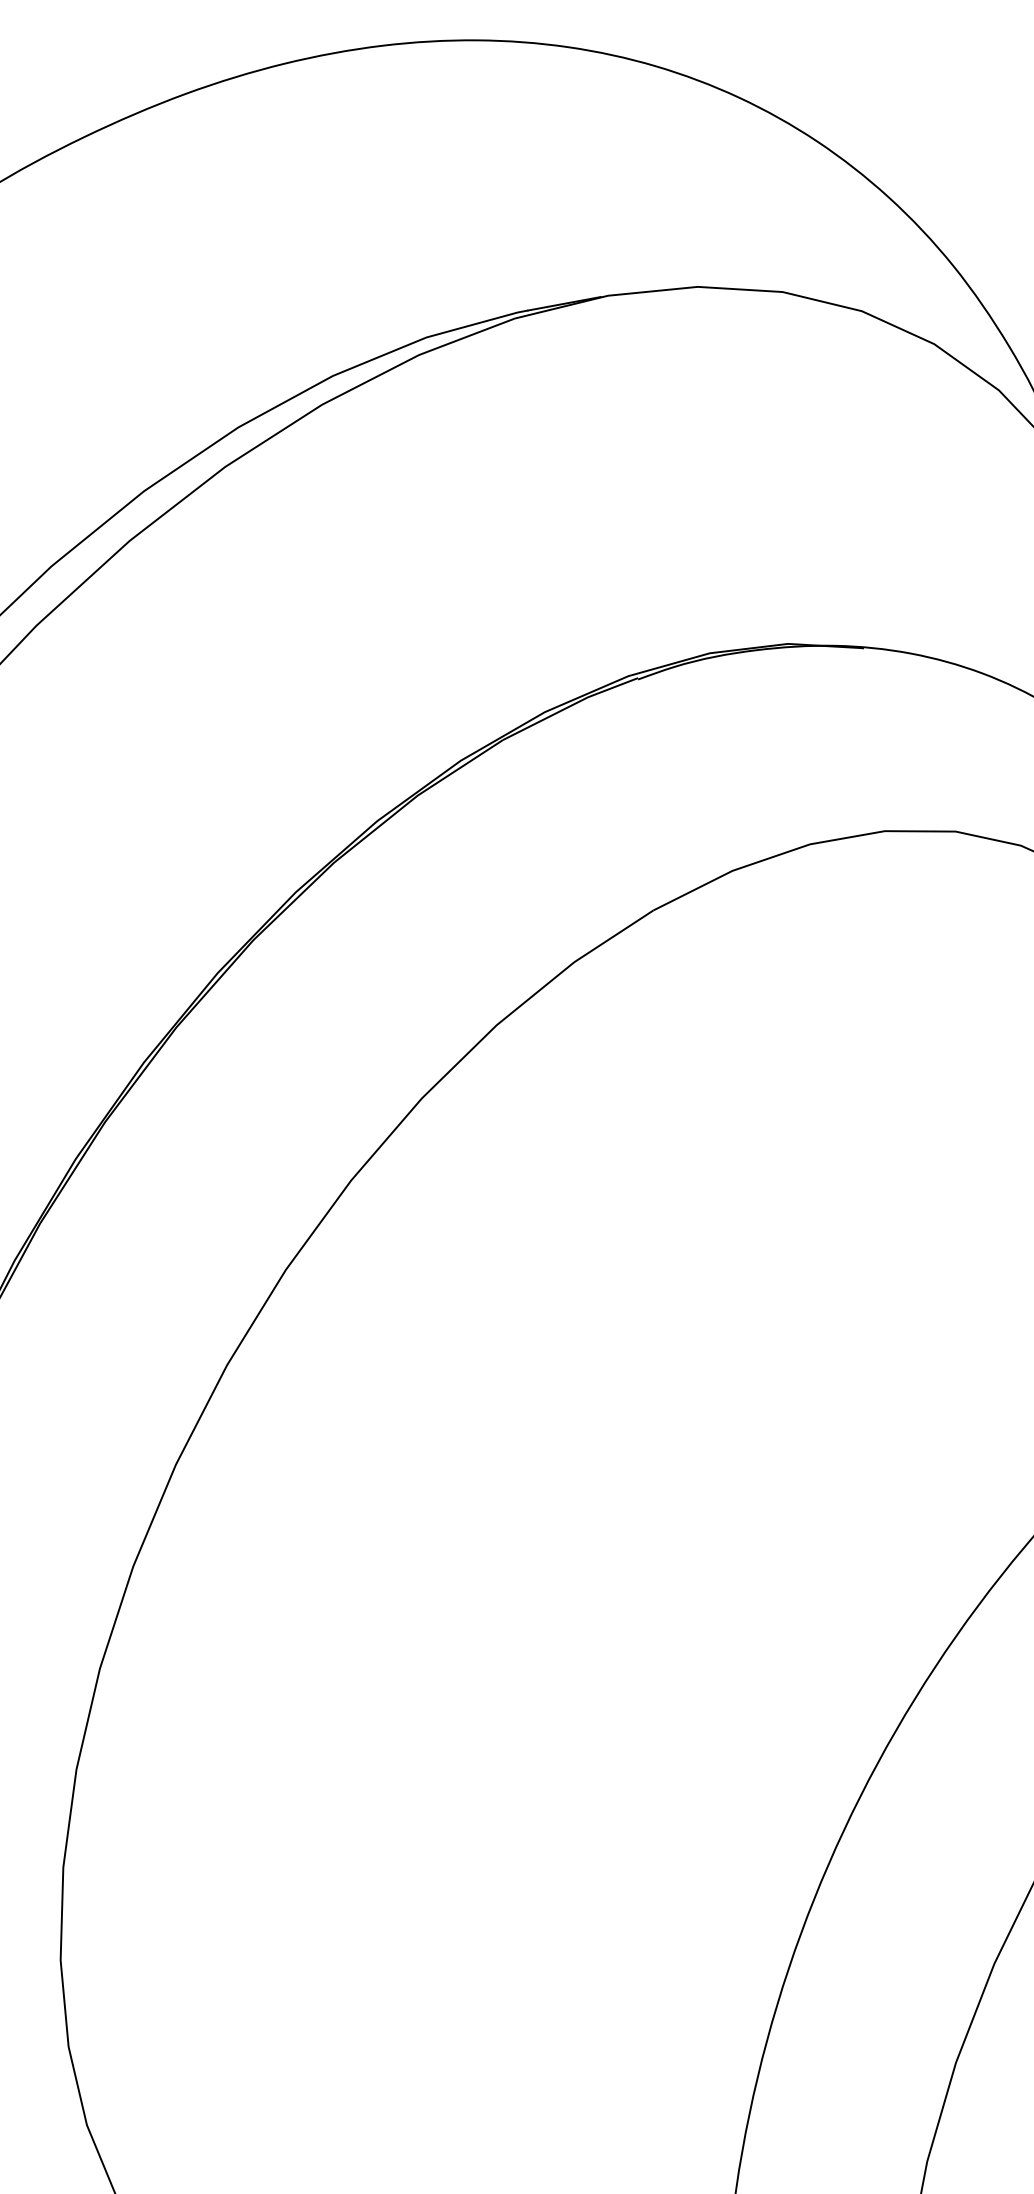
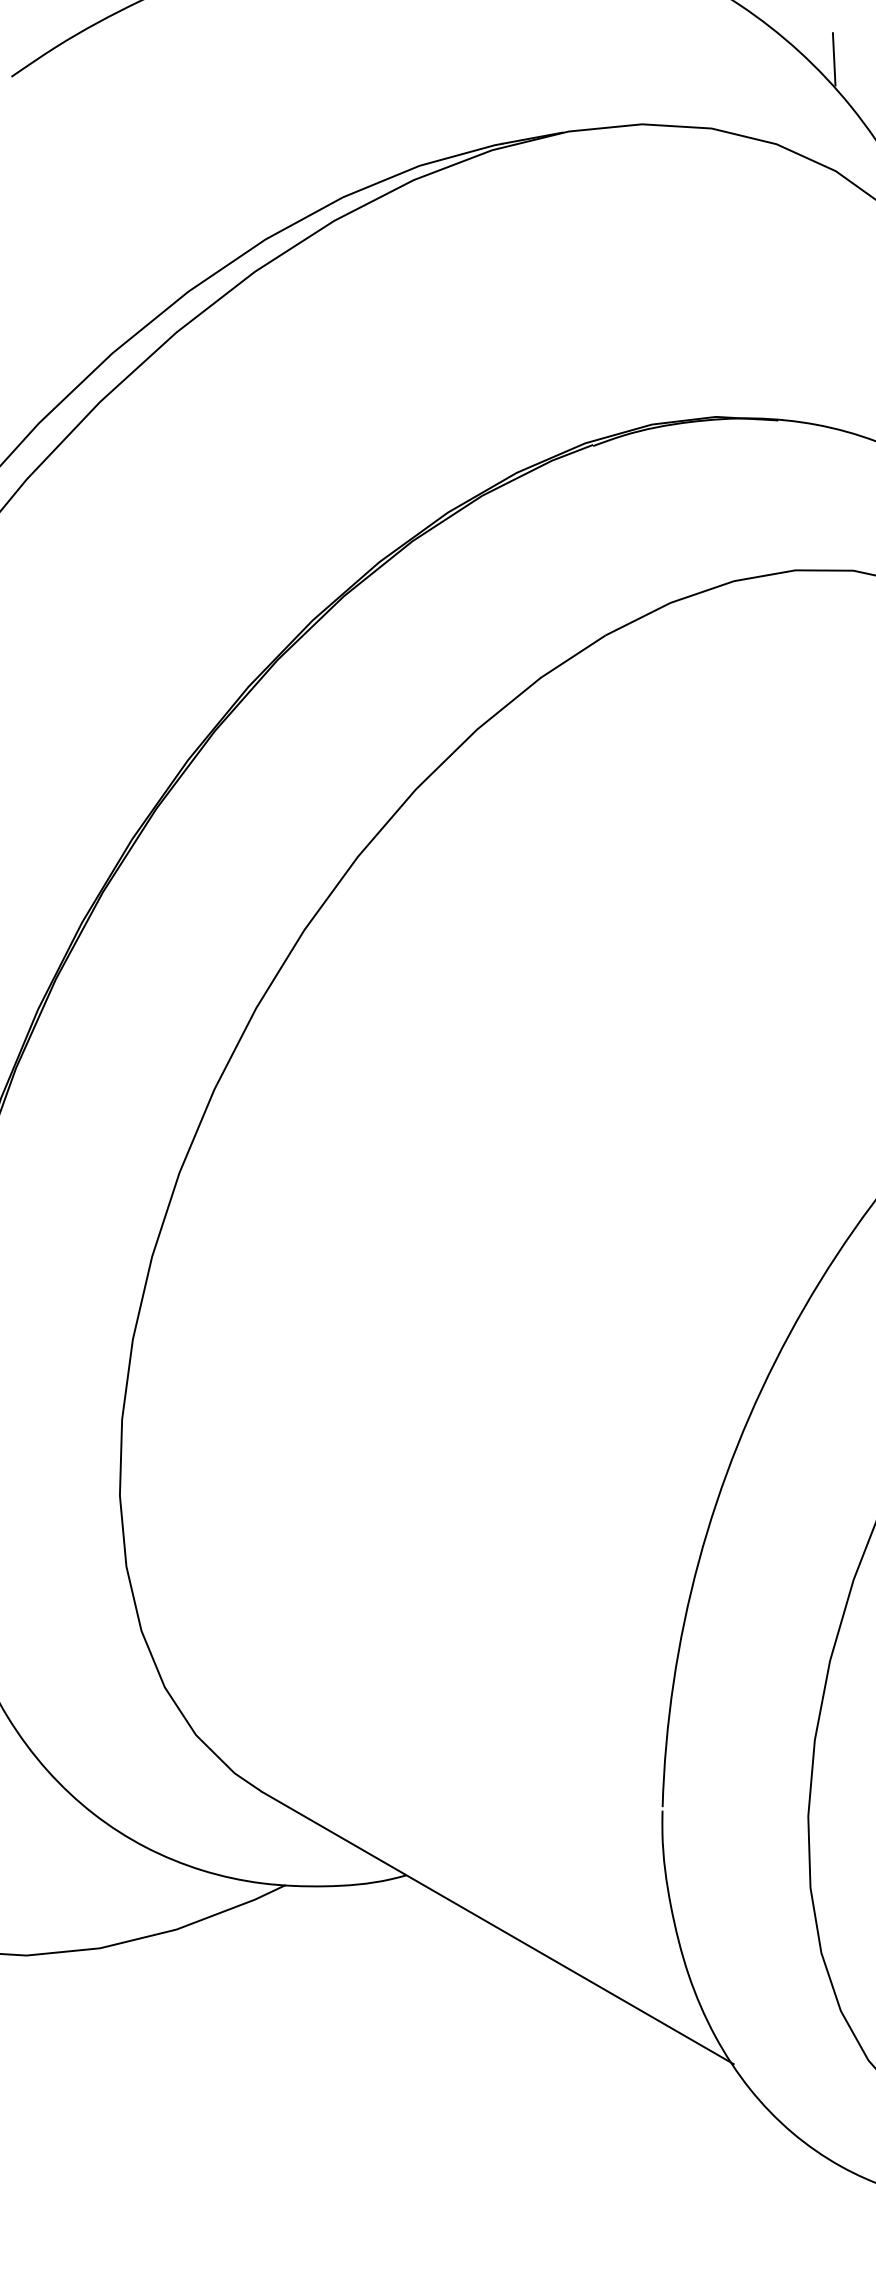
line: (931, 207) -> (833, 59), added

